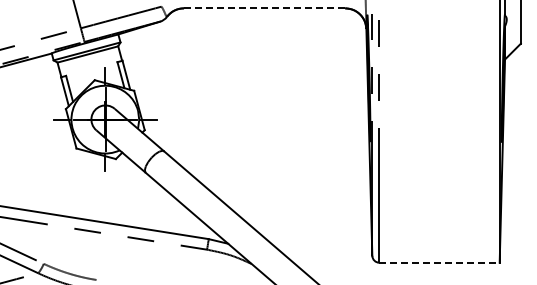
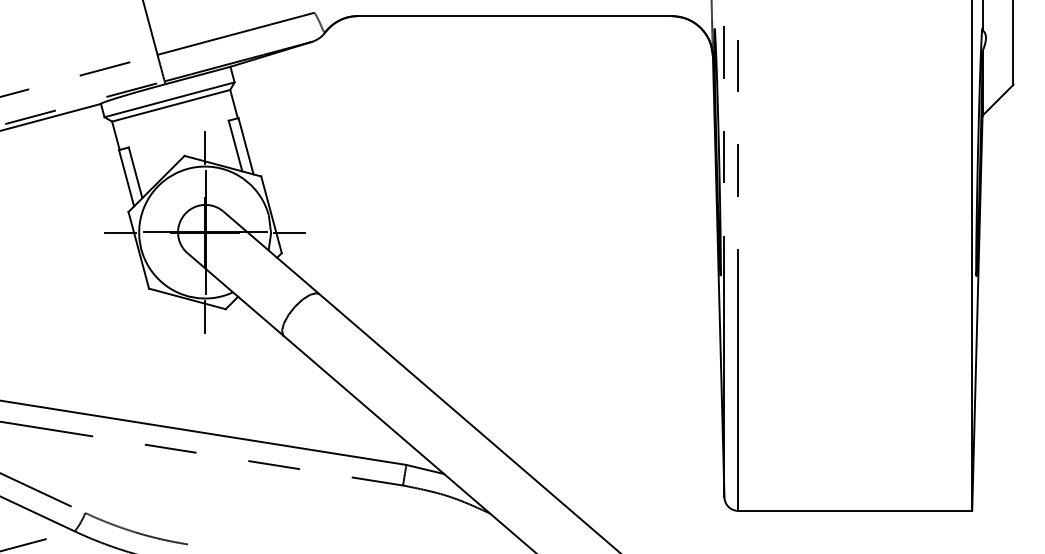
line: (264, 8) -> (514, 16), dashed -> solid
line: (440, 262) -> (857, 510), dashed -> solid

